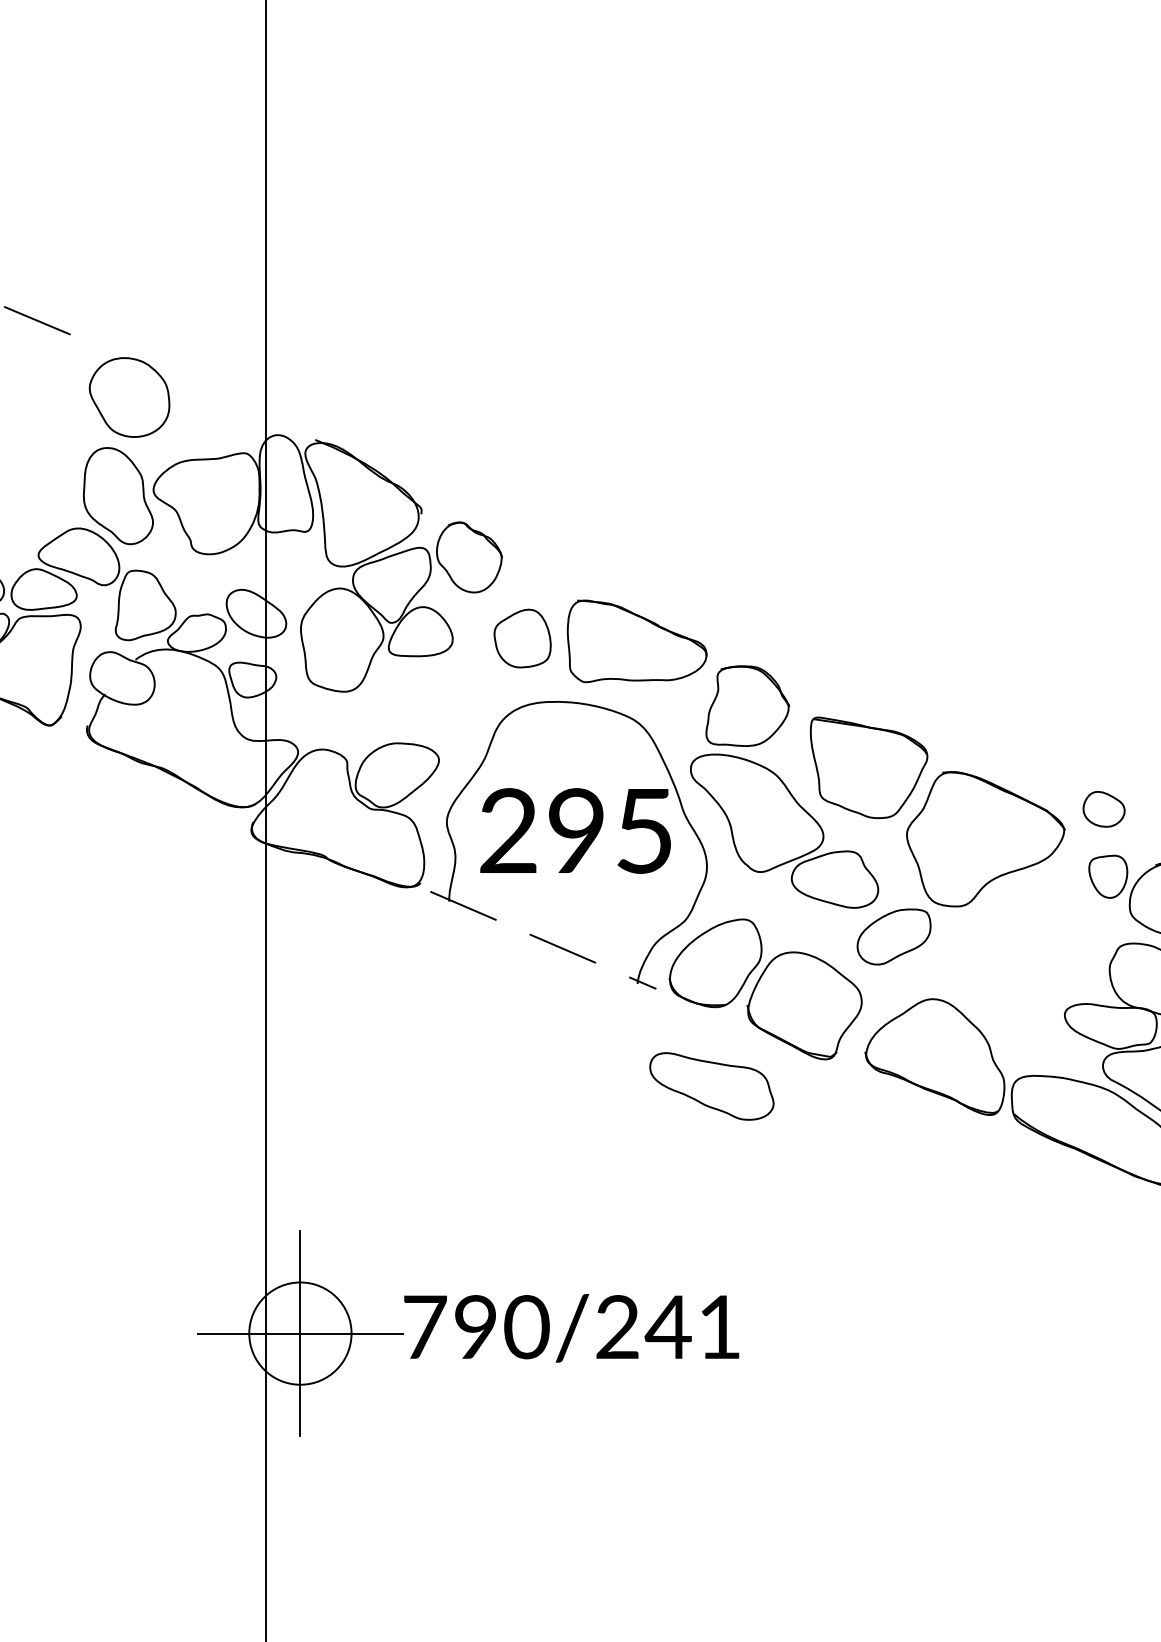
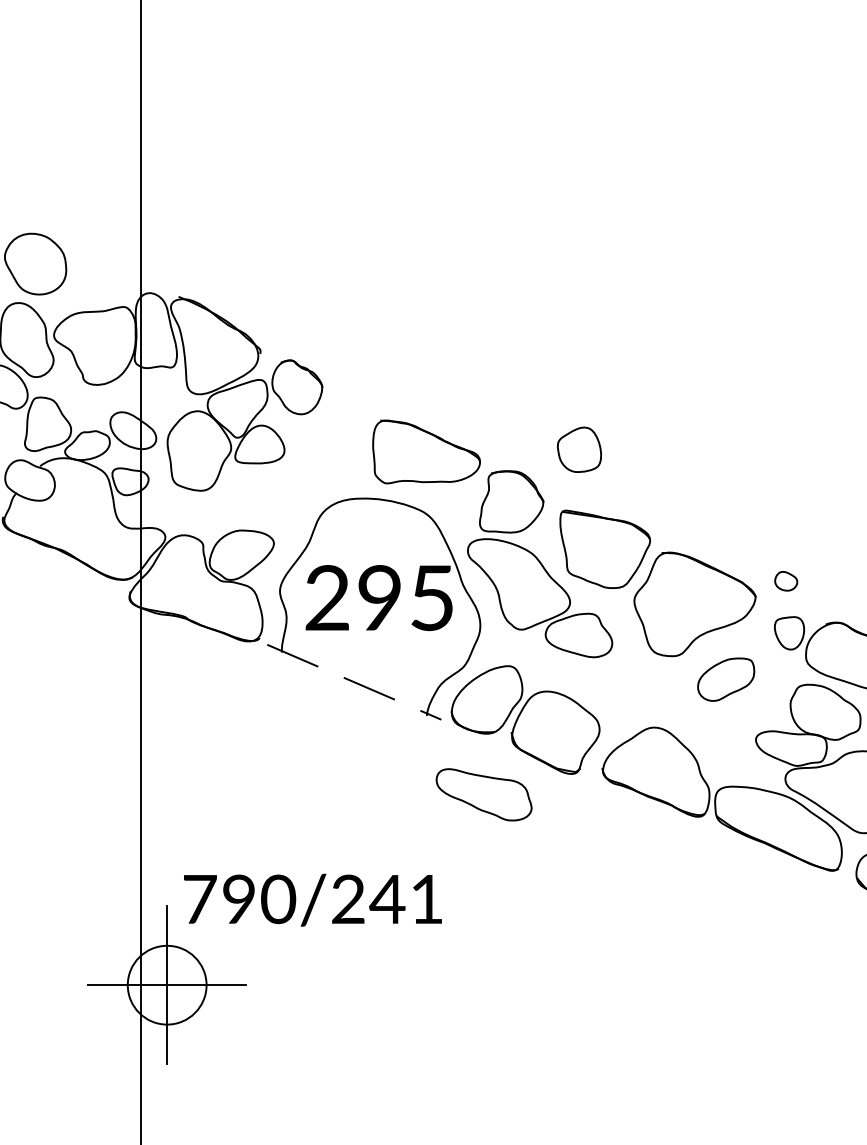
part: (522, 638) -> (579, 449), moved
part: (1103, 808) -> (785, 580), size x0.7
part: (893, 936) -> (725, 679), moved
text: (571, 1328) -> (312, 900), moved

